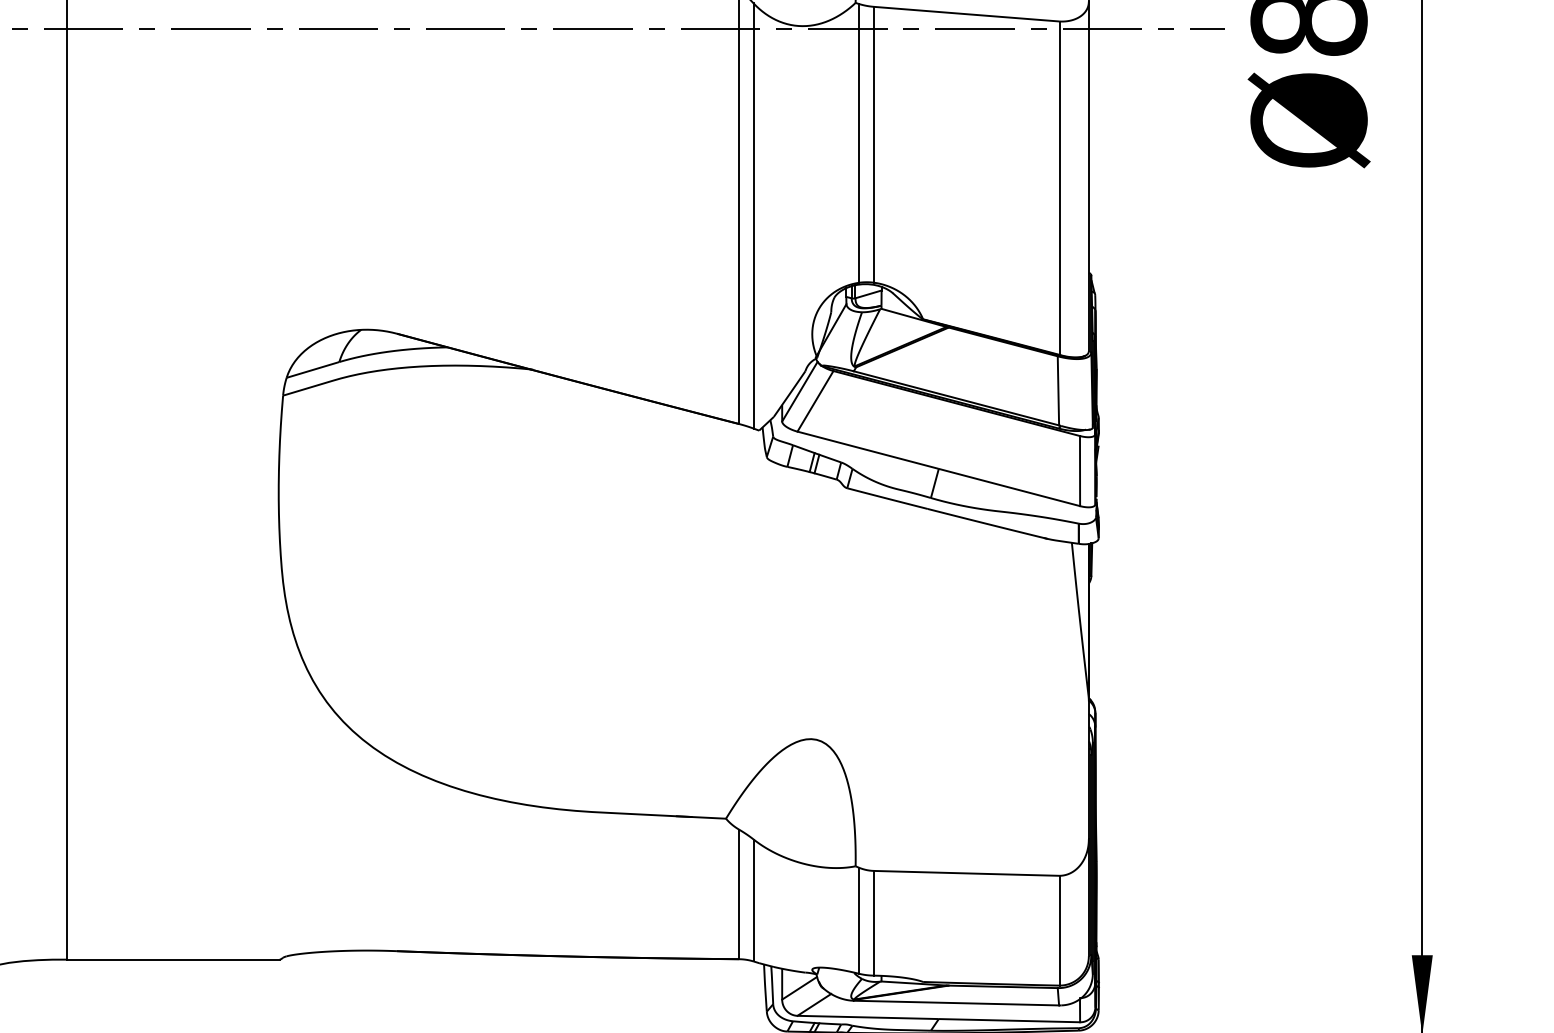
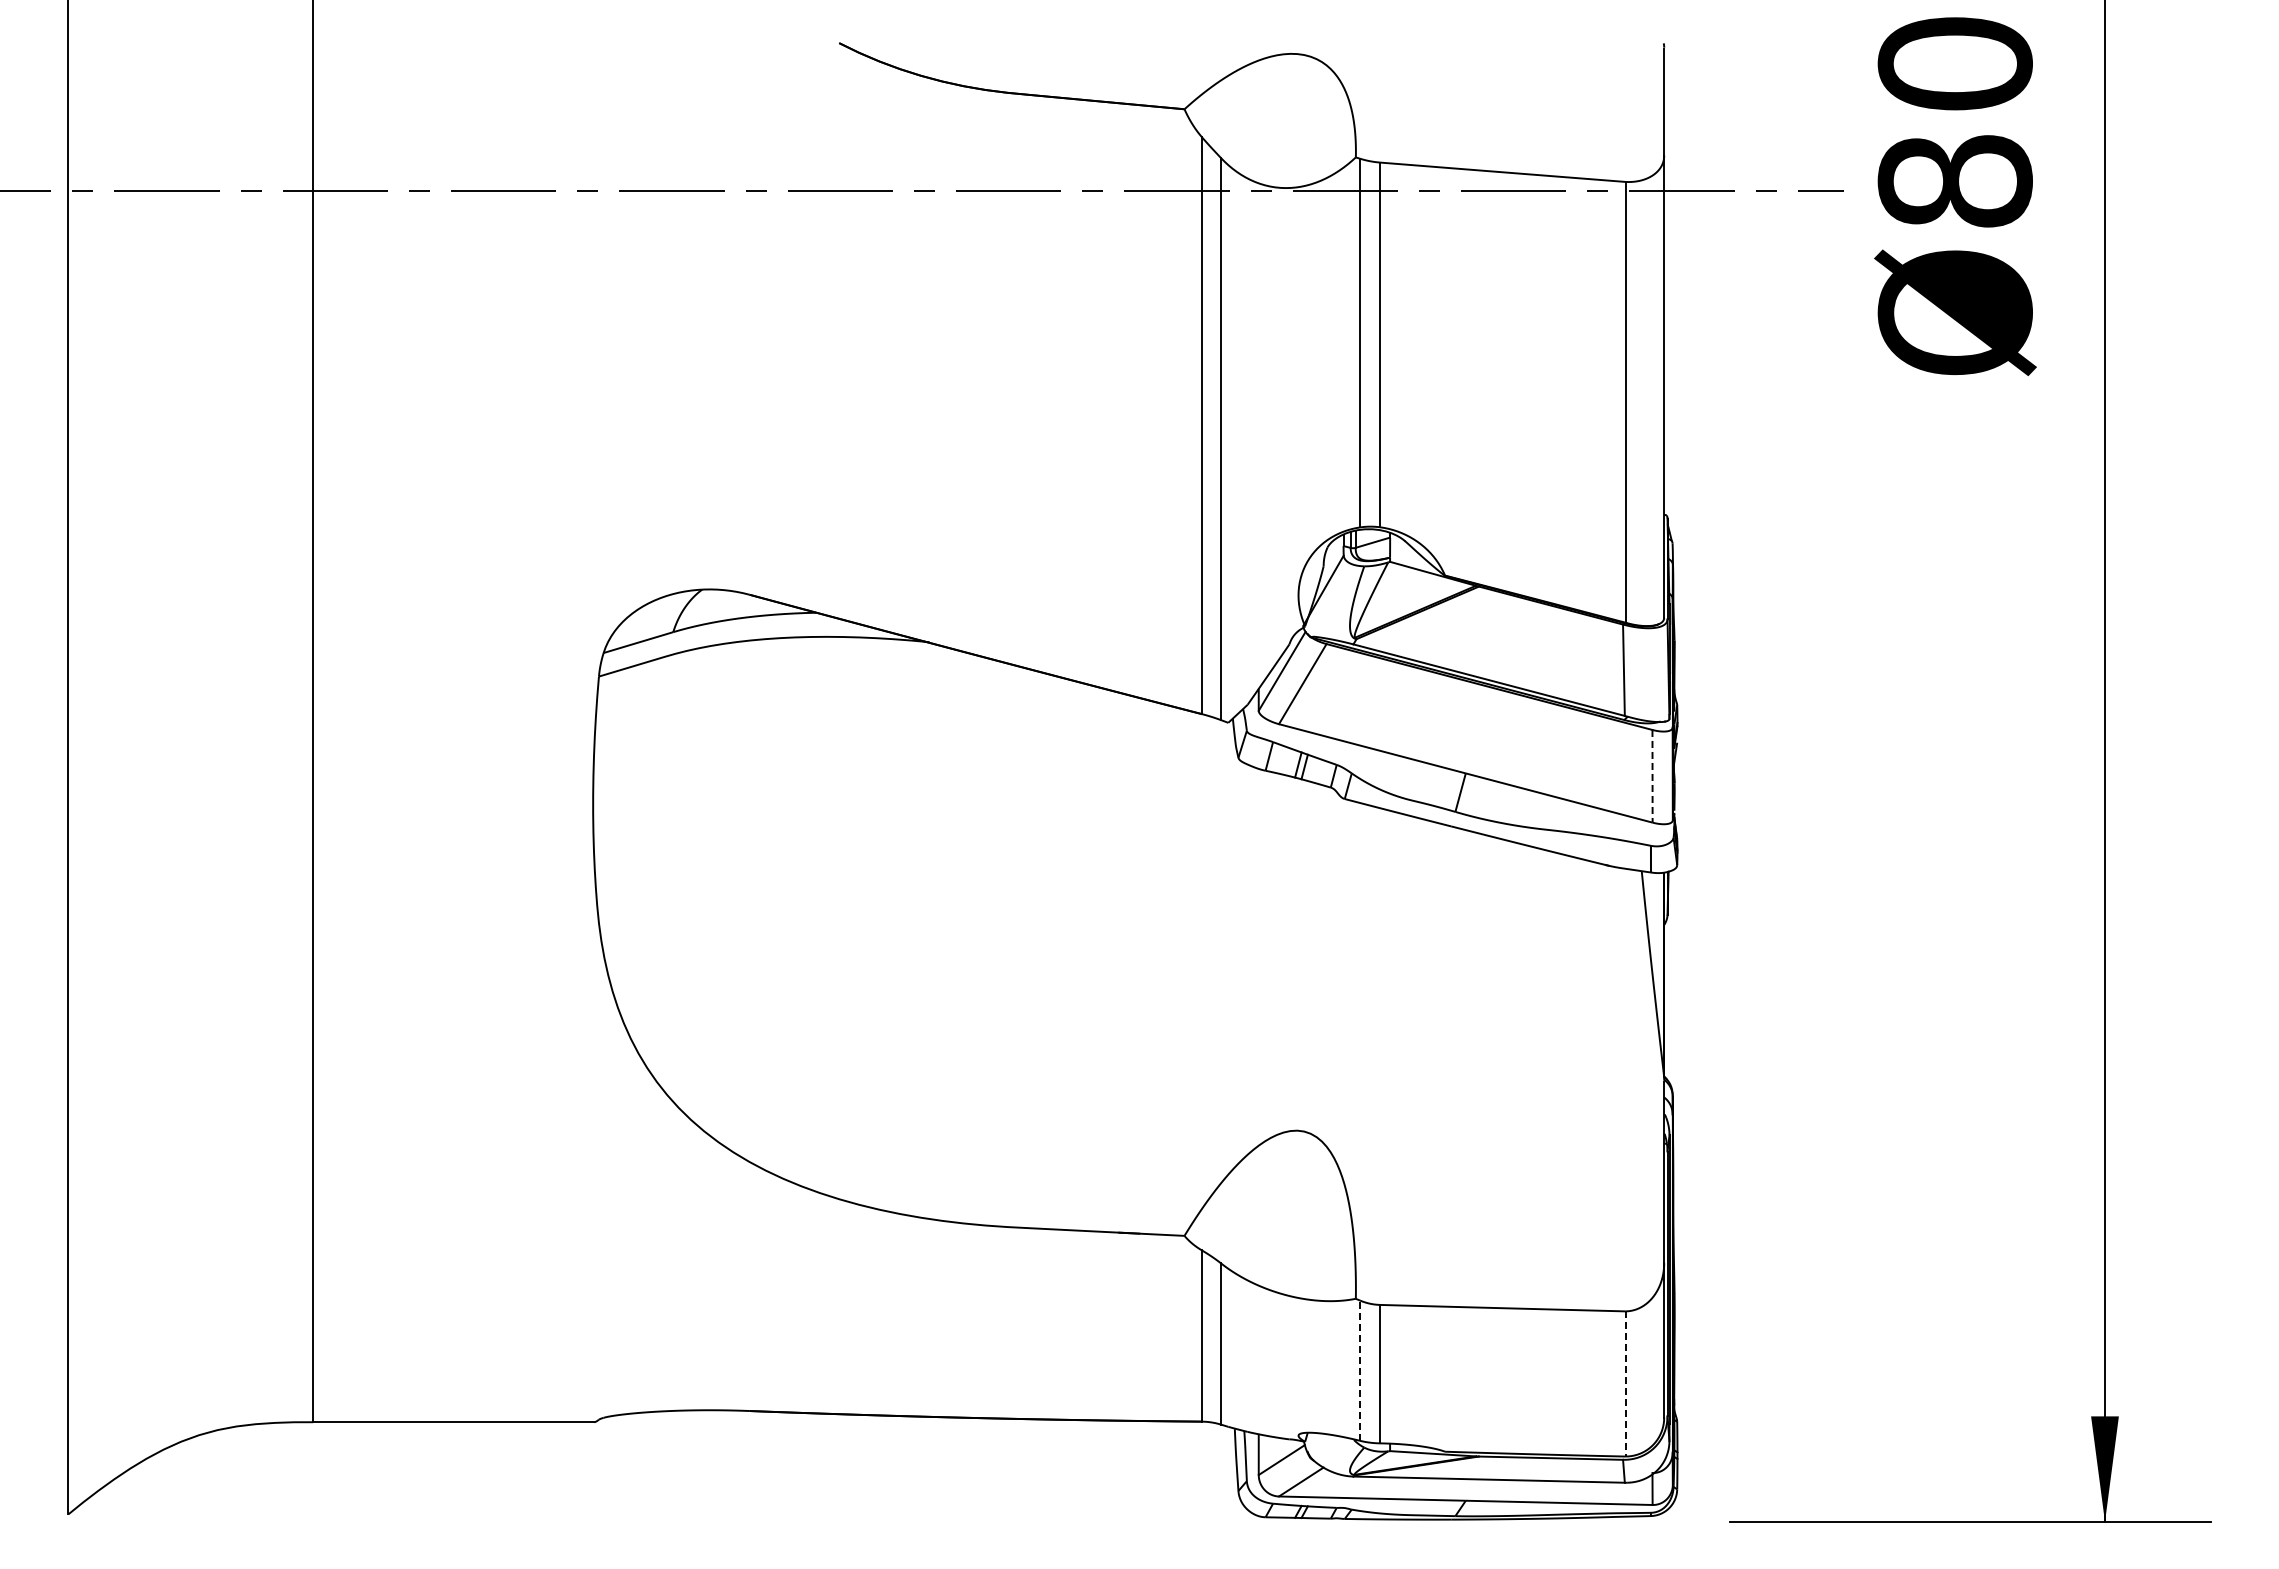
line: (1080, 471) -> (1652, 776), solid -> dashed
line: (859, 920) -> (1360, 1370), solid -> dashed
line: (1059, 930) -> (1625, 1383), solid -> dashed

